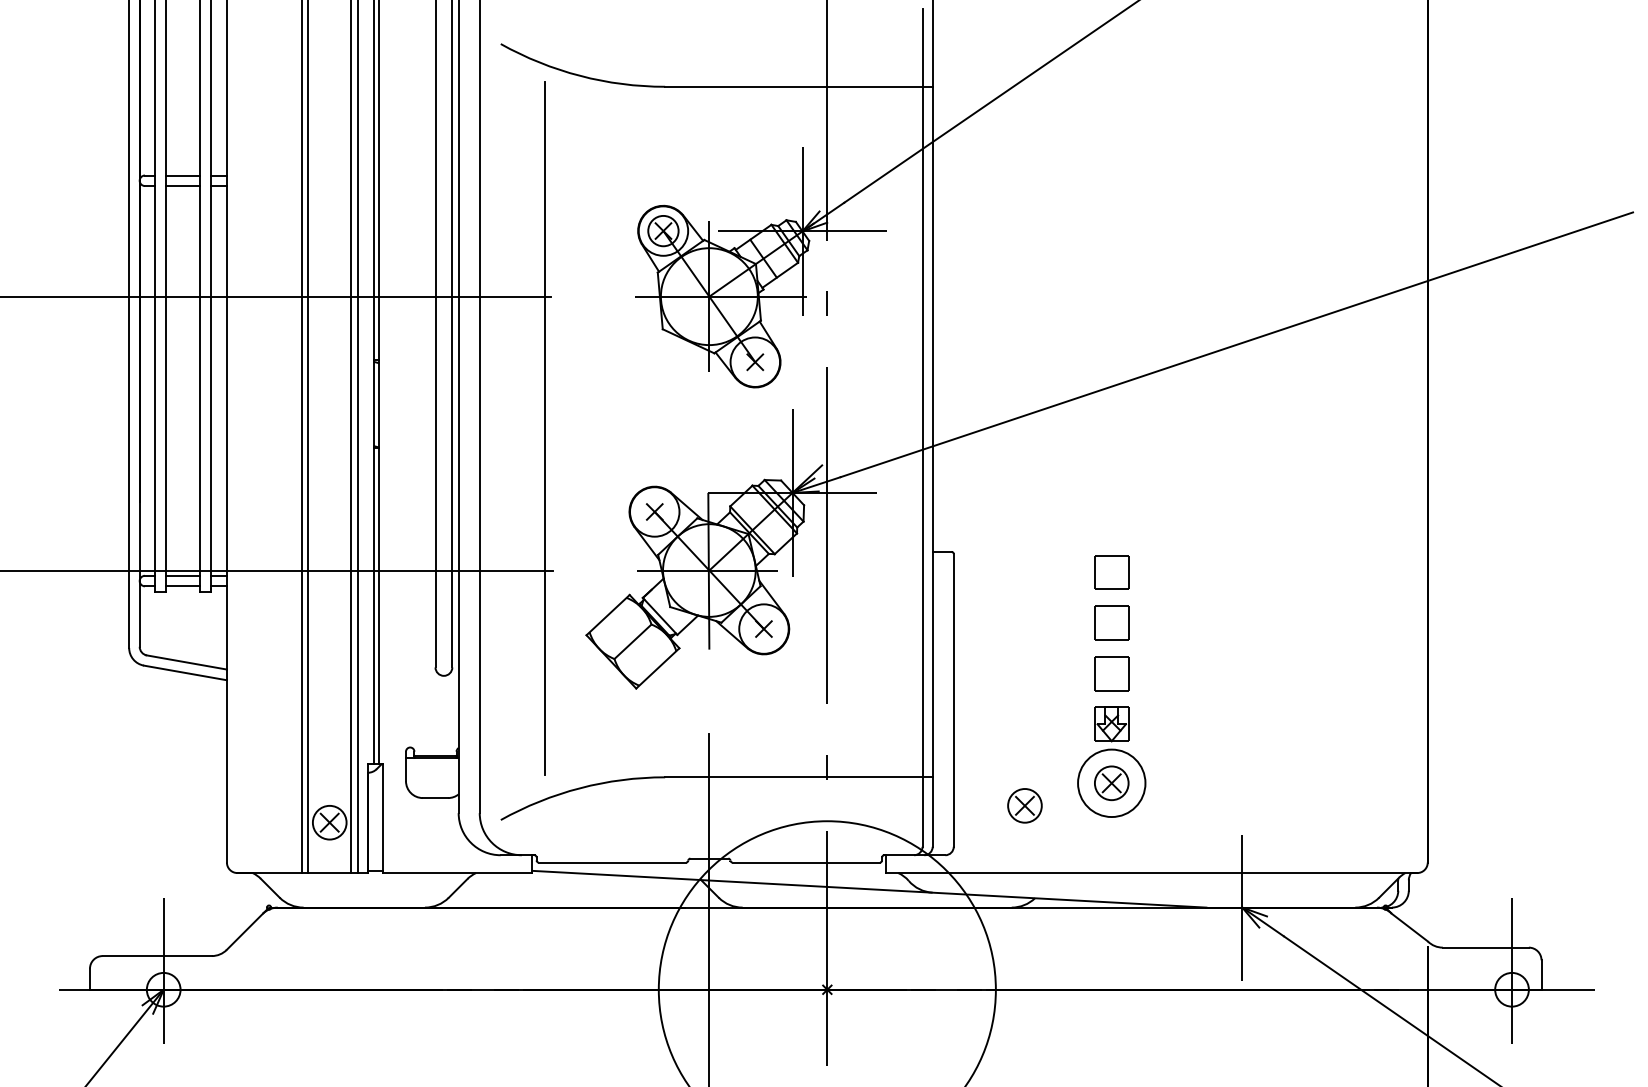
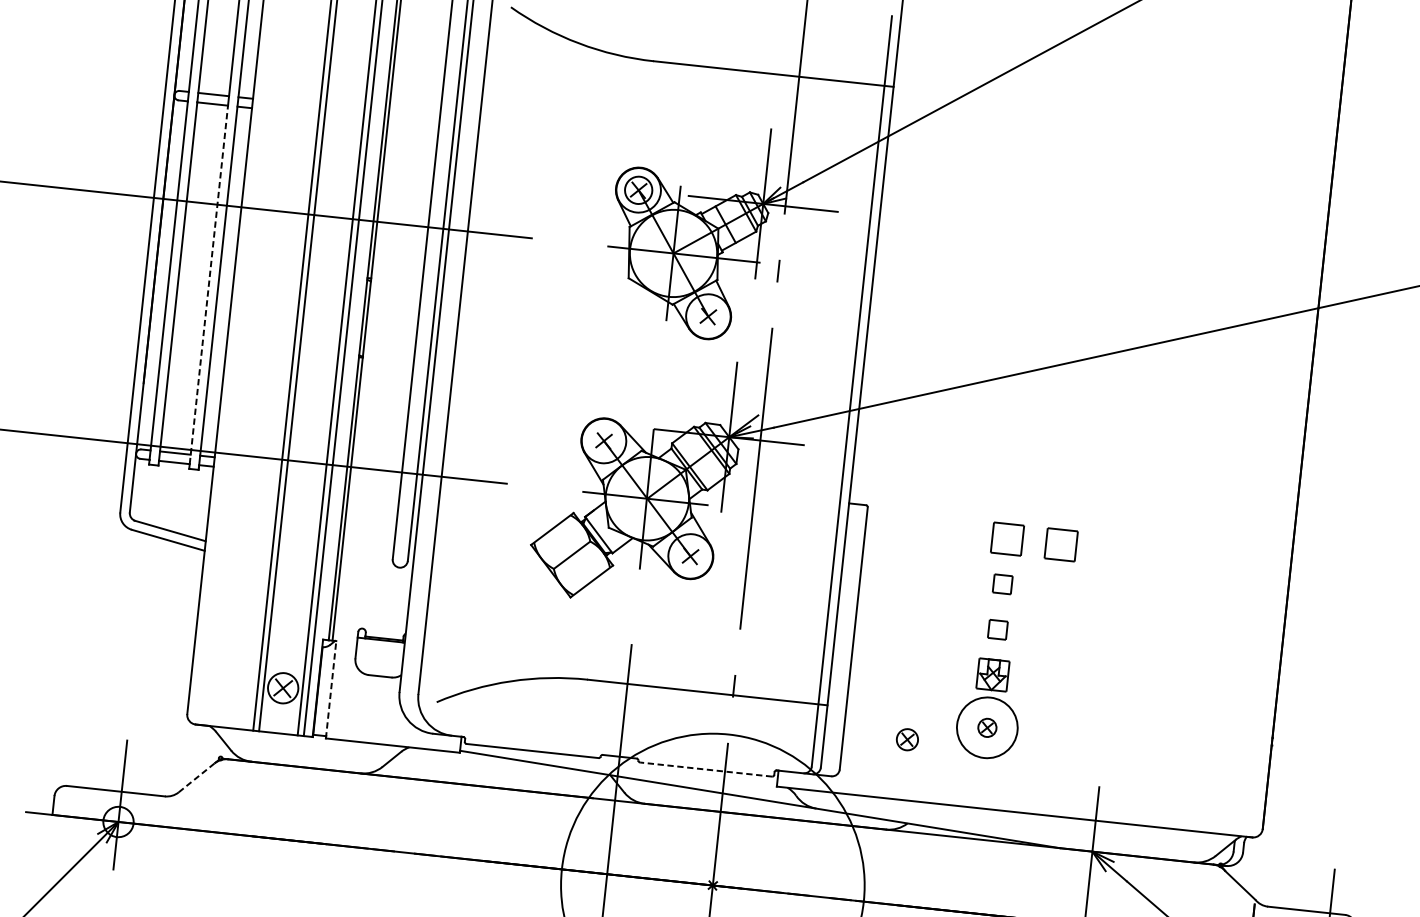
line: (200, 385) -> (209, 284), solid -> dashed
line: (544, 428) -> (513, 355), removed
part: (1171, 572) -> (1061, 544), added
part: (1111, 622) -> (1002, 583), size x0.6
part: (1111, 673) -> (997, 629), size x0.6
part: (1111, 783) -> (987, 727), size x0.6
part: (1024, 805) -> (907, 739), size x0.7
line: (382, 818) -> (330, 689), solid -> dashed
line: (806, 862) -> (706, 769), solid -> dashed
line: (244, 931) -> (196, 777), solid -> dashed

